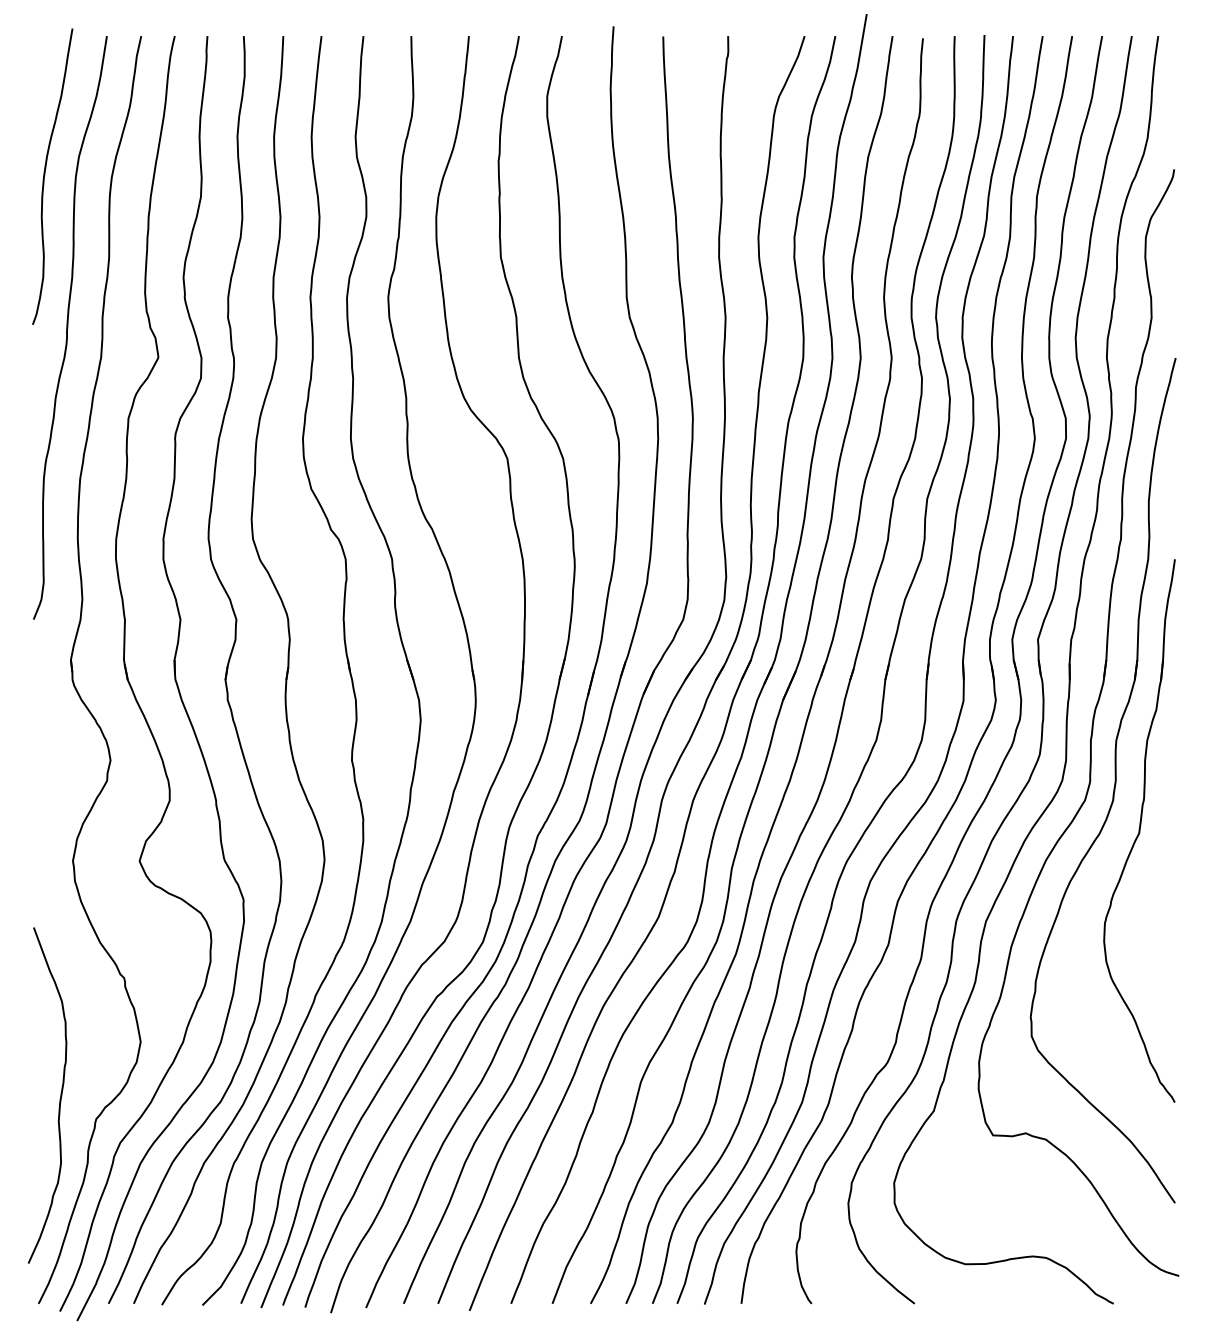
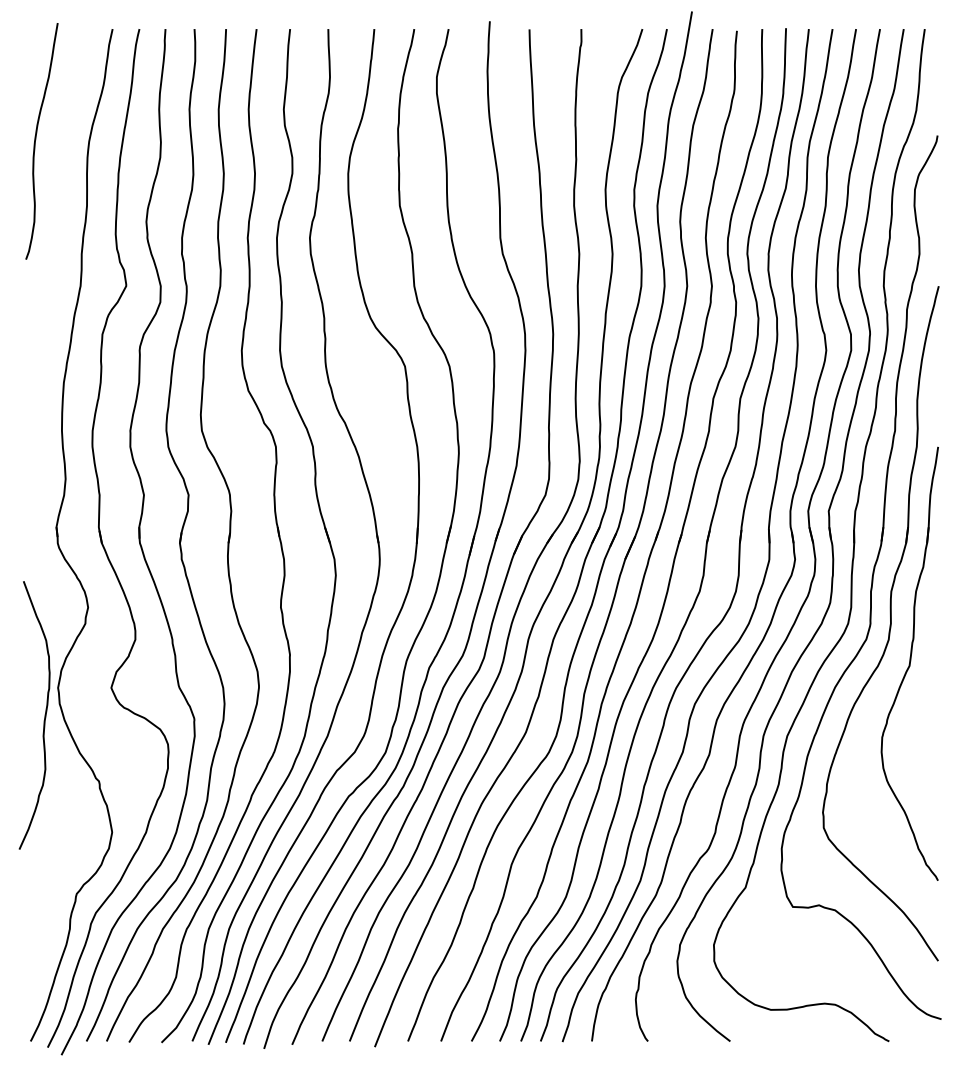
curve: (68, 327) -> (54, 261), removed
curve: (59, 1099) -> (44, 718), moved

